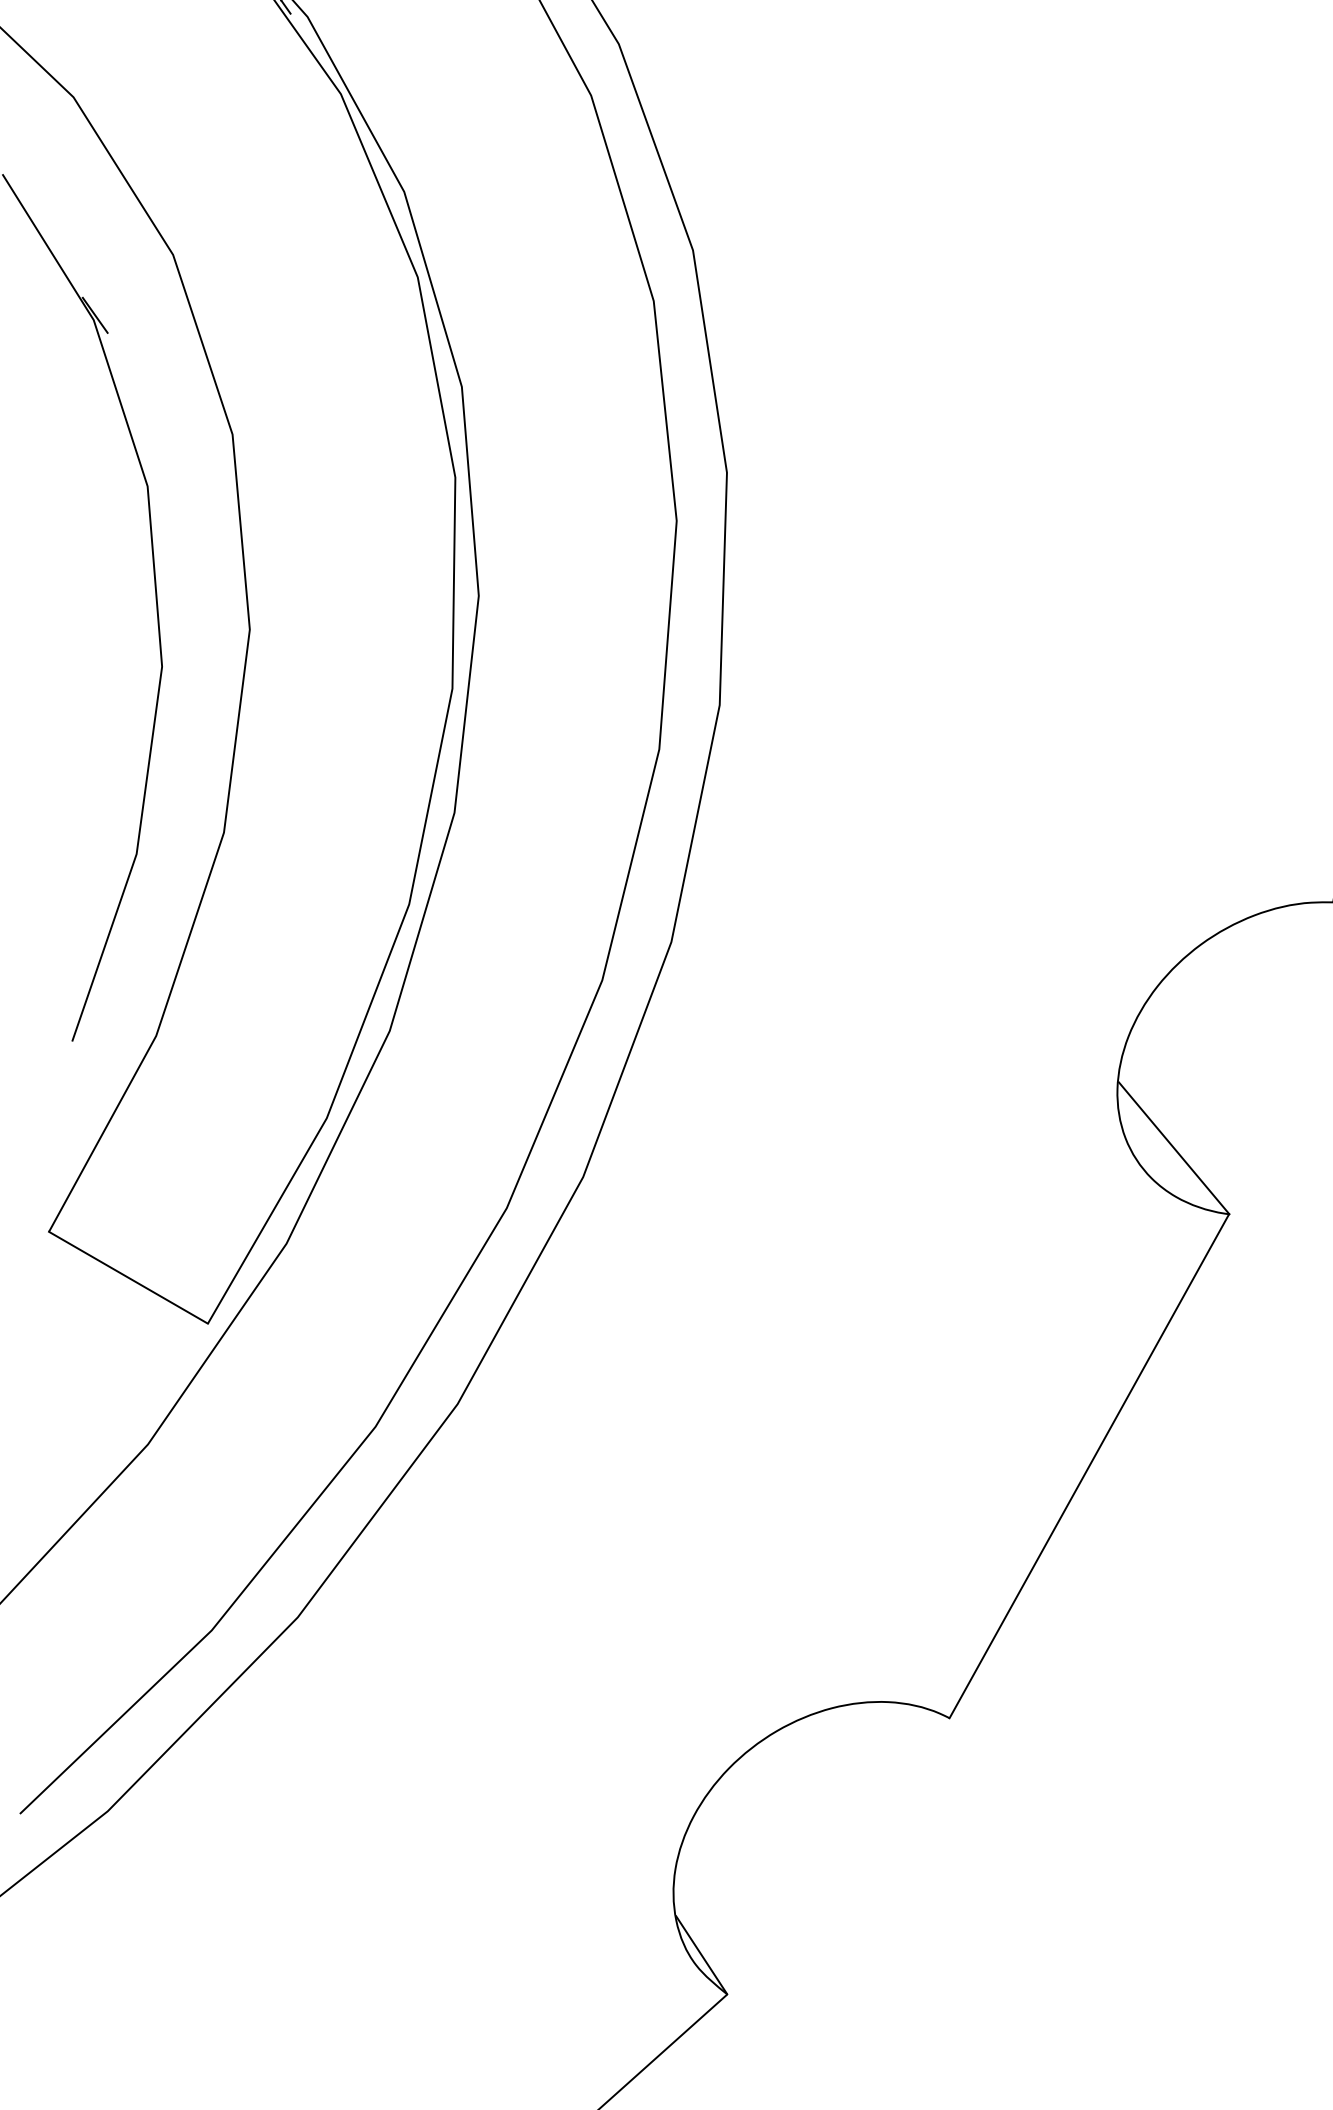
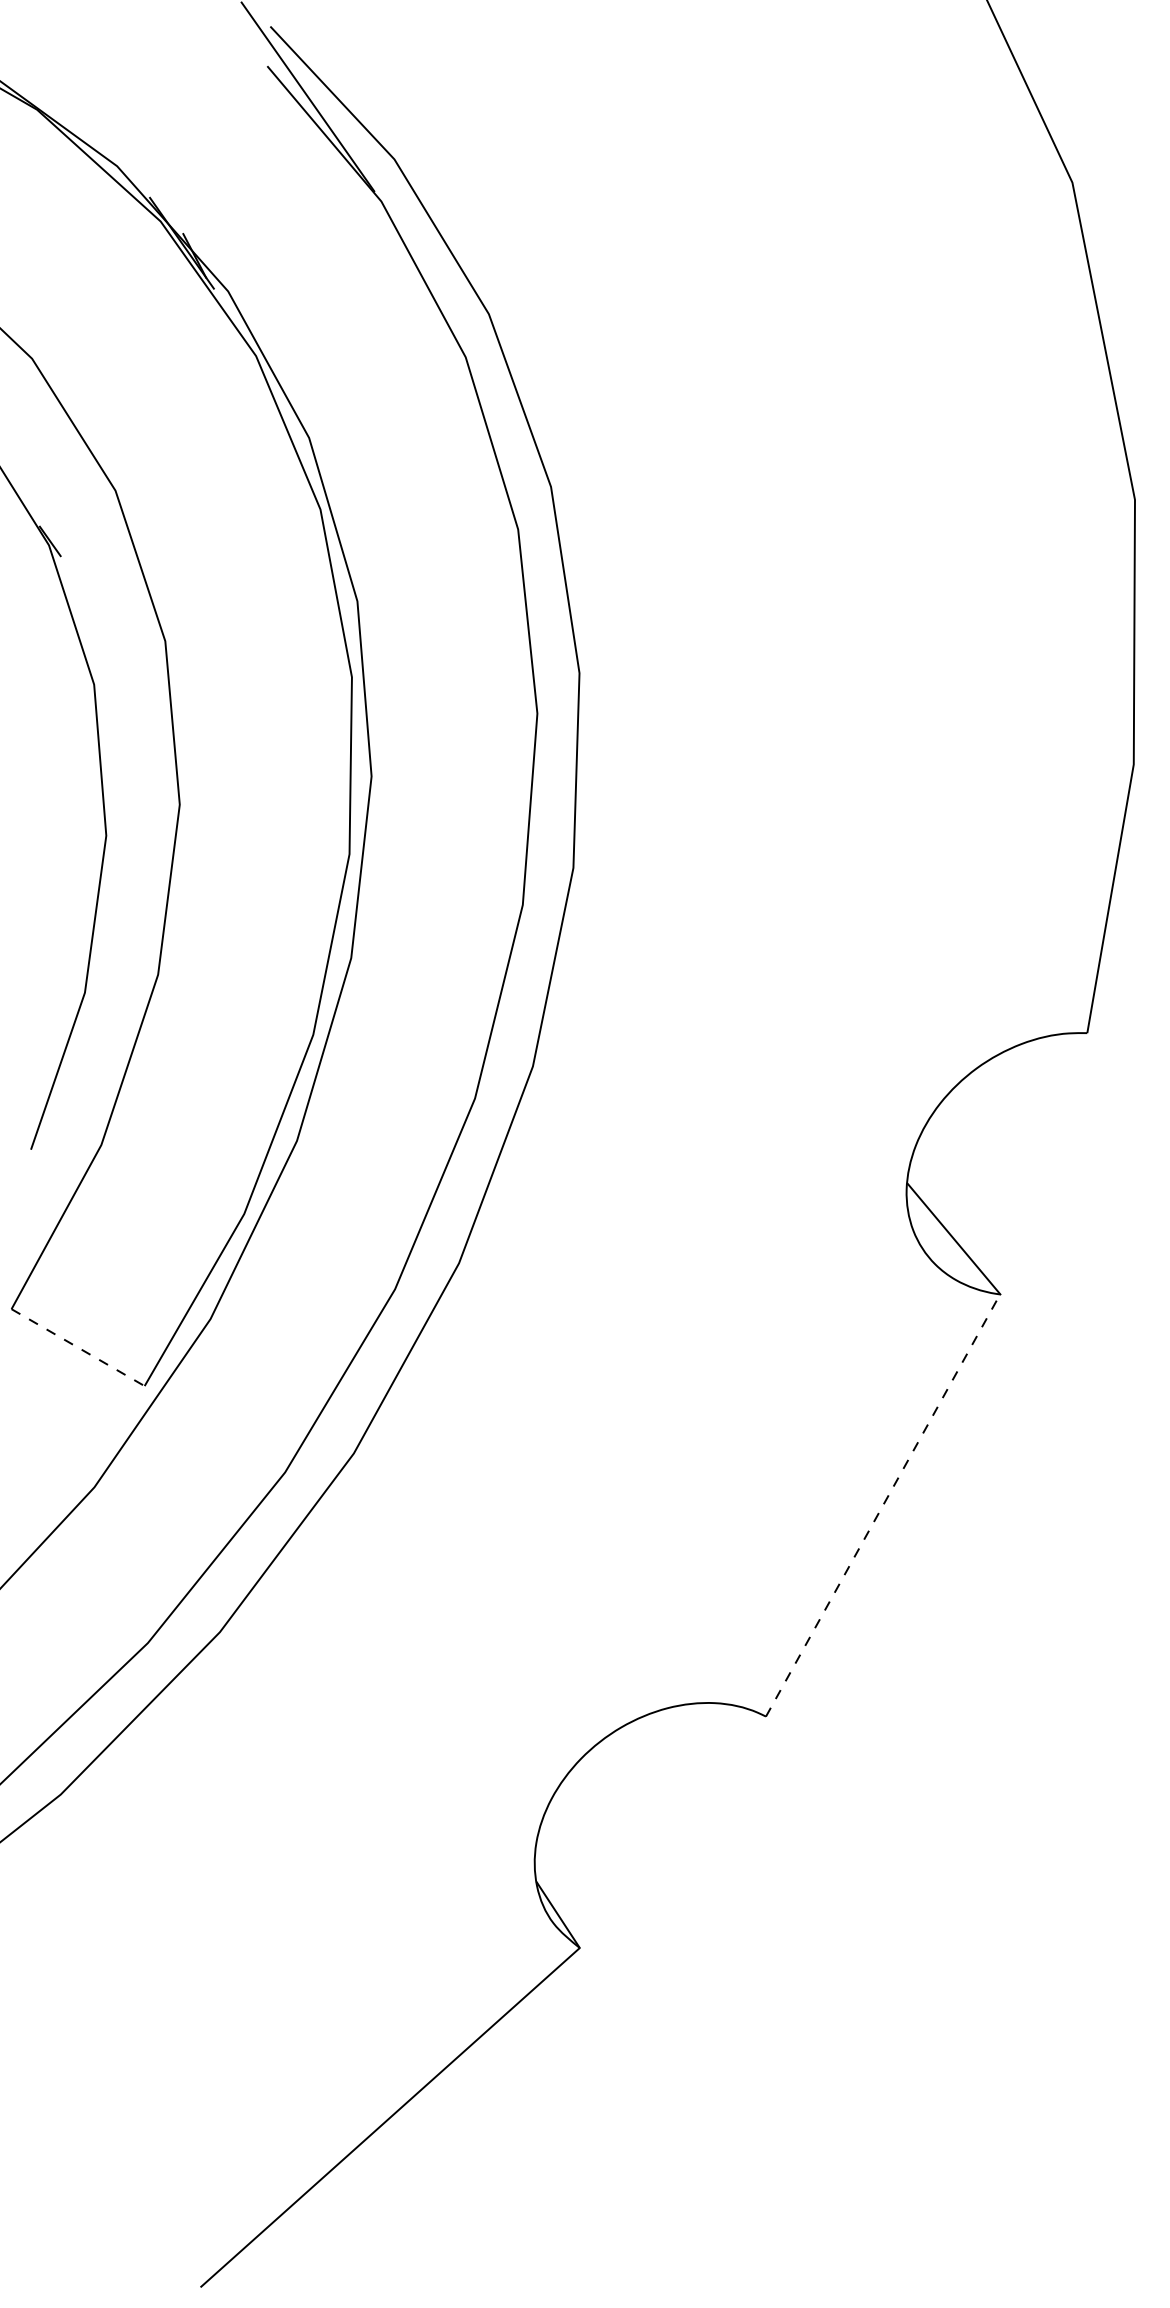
line: (128, 1277) -> (78, 1347), solid -> dashed
line: (1089, 1466) -> (883, 1505), solid -> dashed

